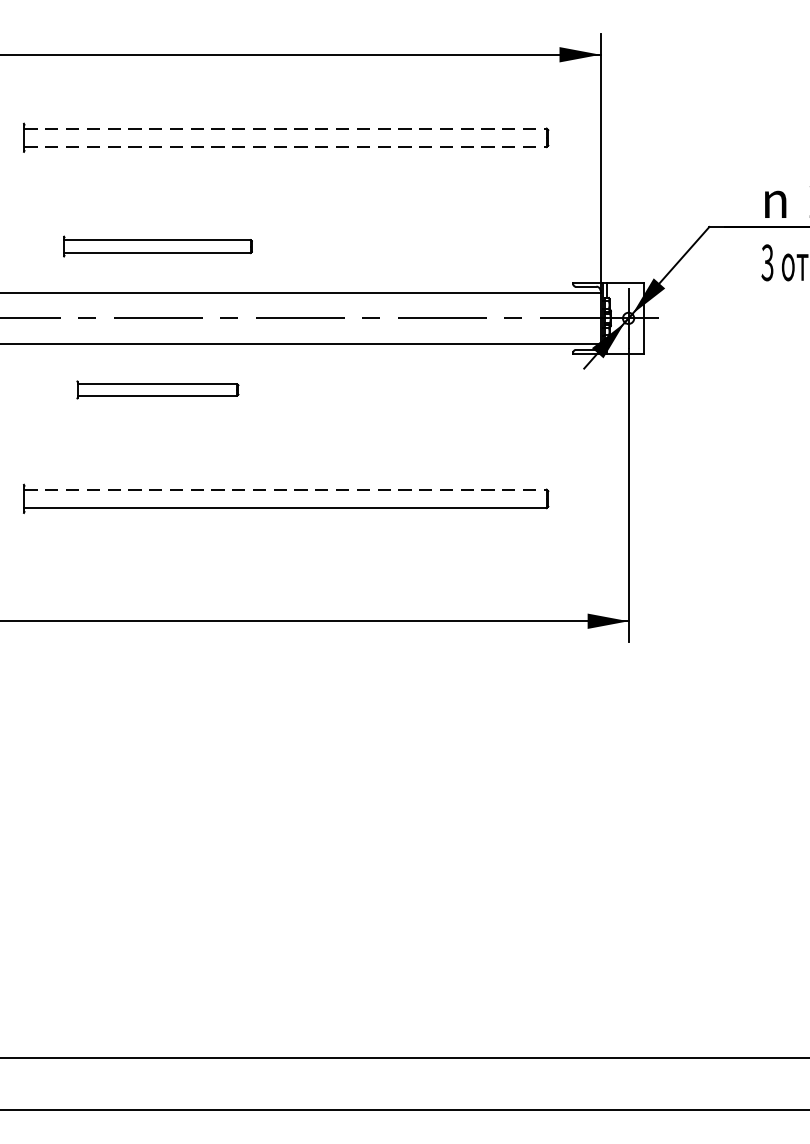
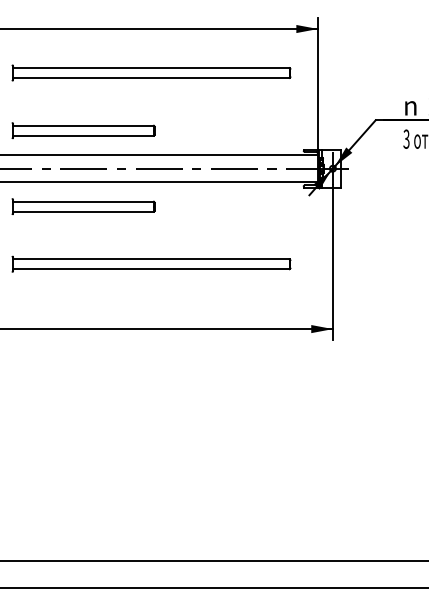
line: (286, 129) -> (151, 68), dashed -> solid
line: (286, 146) -> (151, 77), dashed -> solid
part: (157, 246) -> (83, 130), size x1.43
part: (157, 389) -> (83, 206), size x1.67
line: (286, 489) -> (151, 259), dashed -> solid

